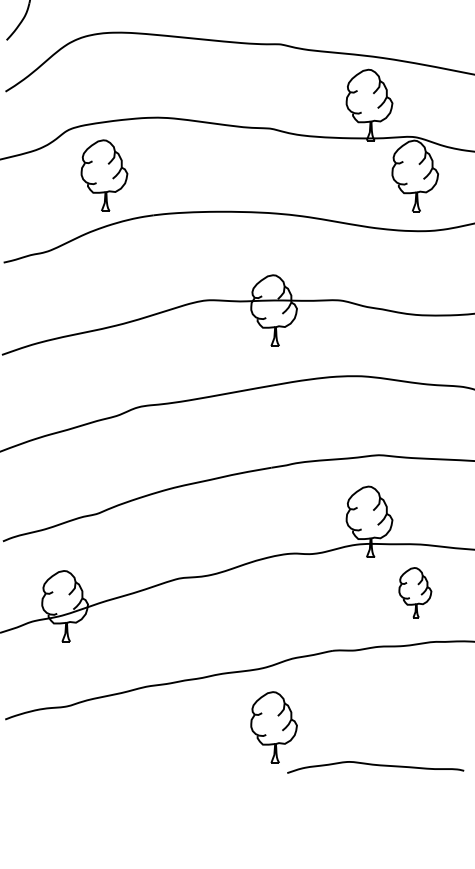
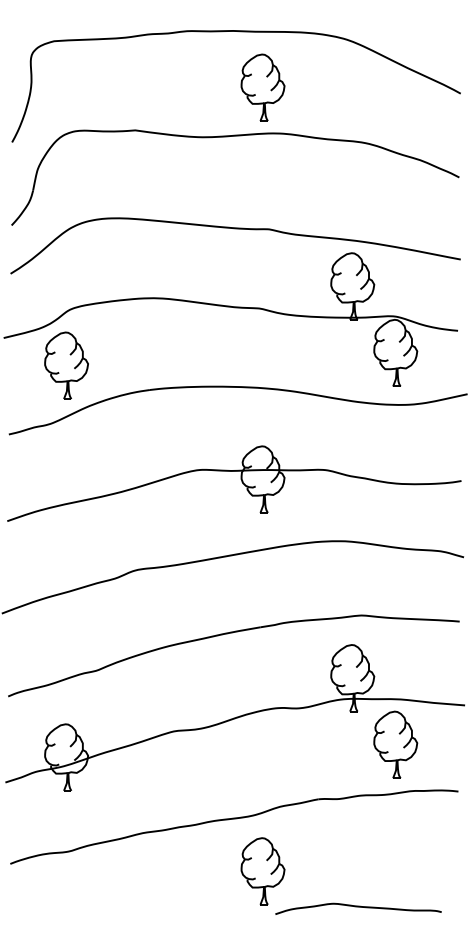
part: (104, 175) -> (66, 365), moved
part: (415, 592) -> (395, 744), size x1.43

